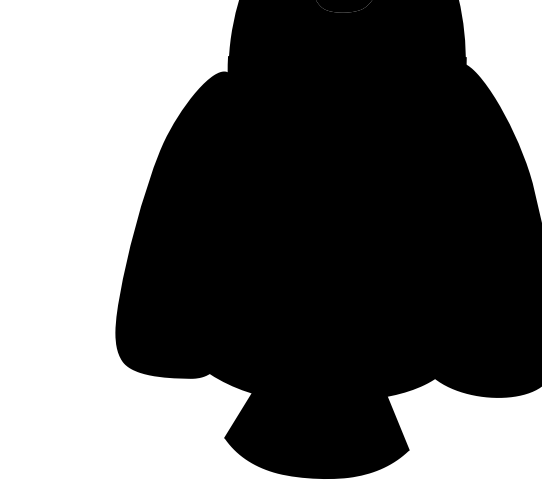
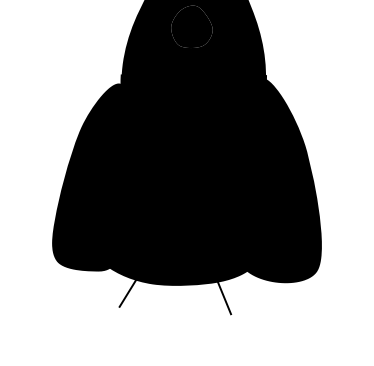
fill: (317, 435) -> (175, 305), removed

